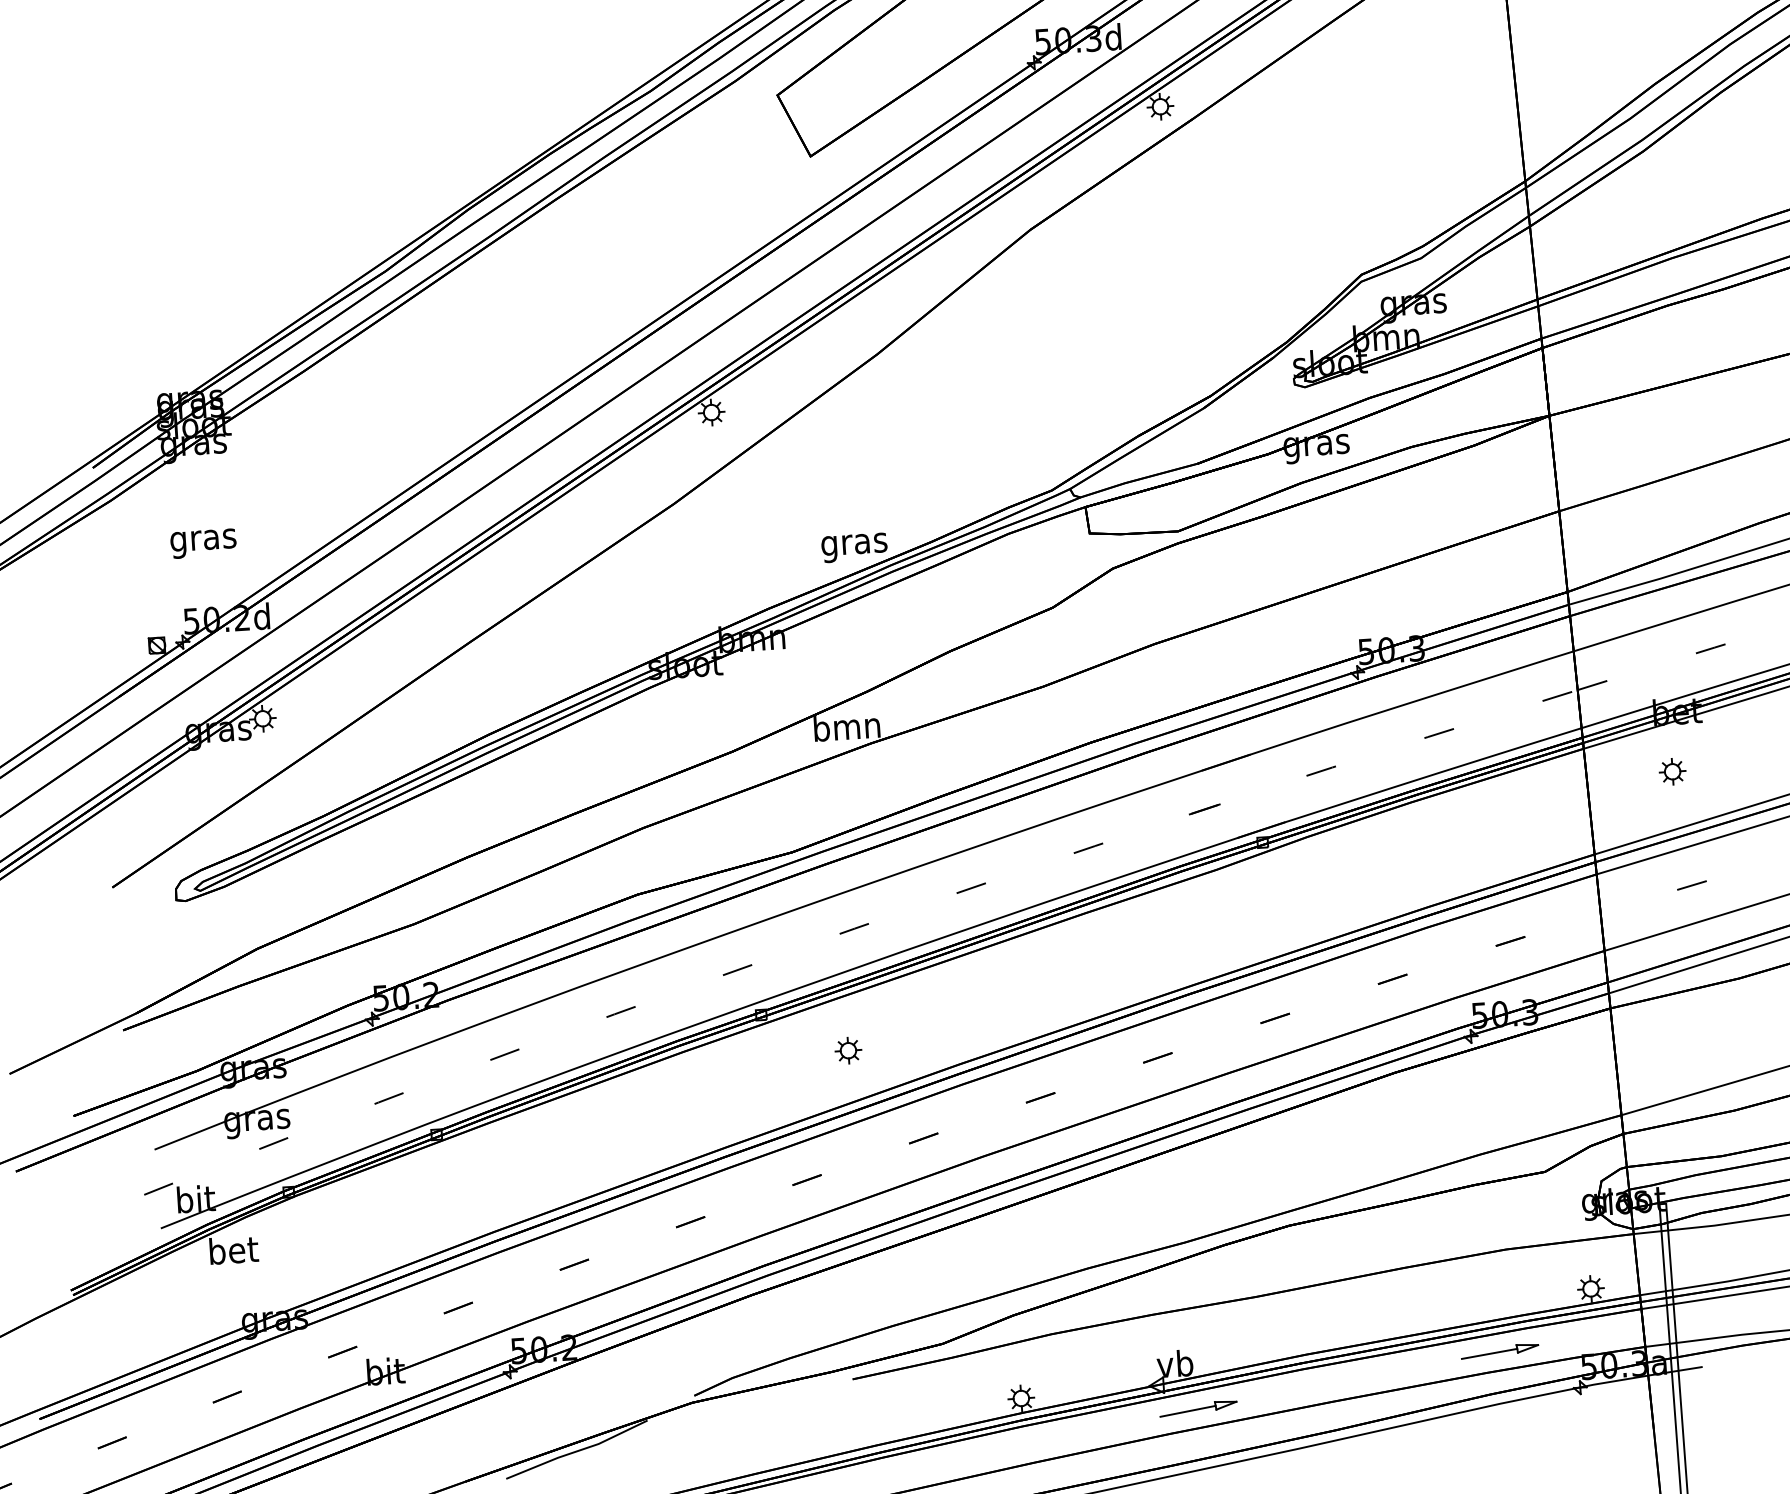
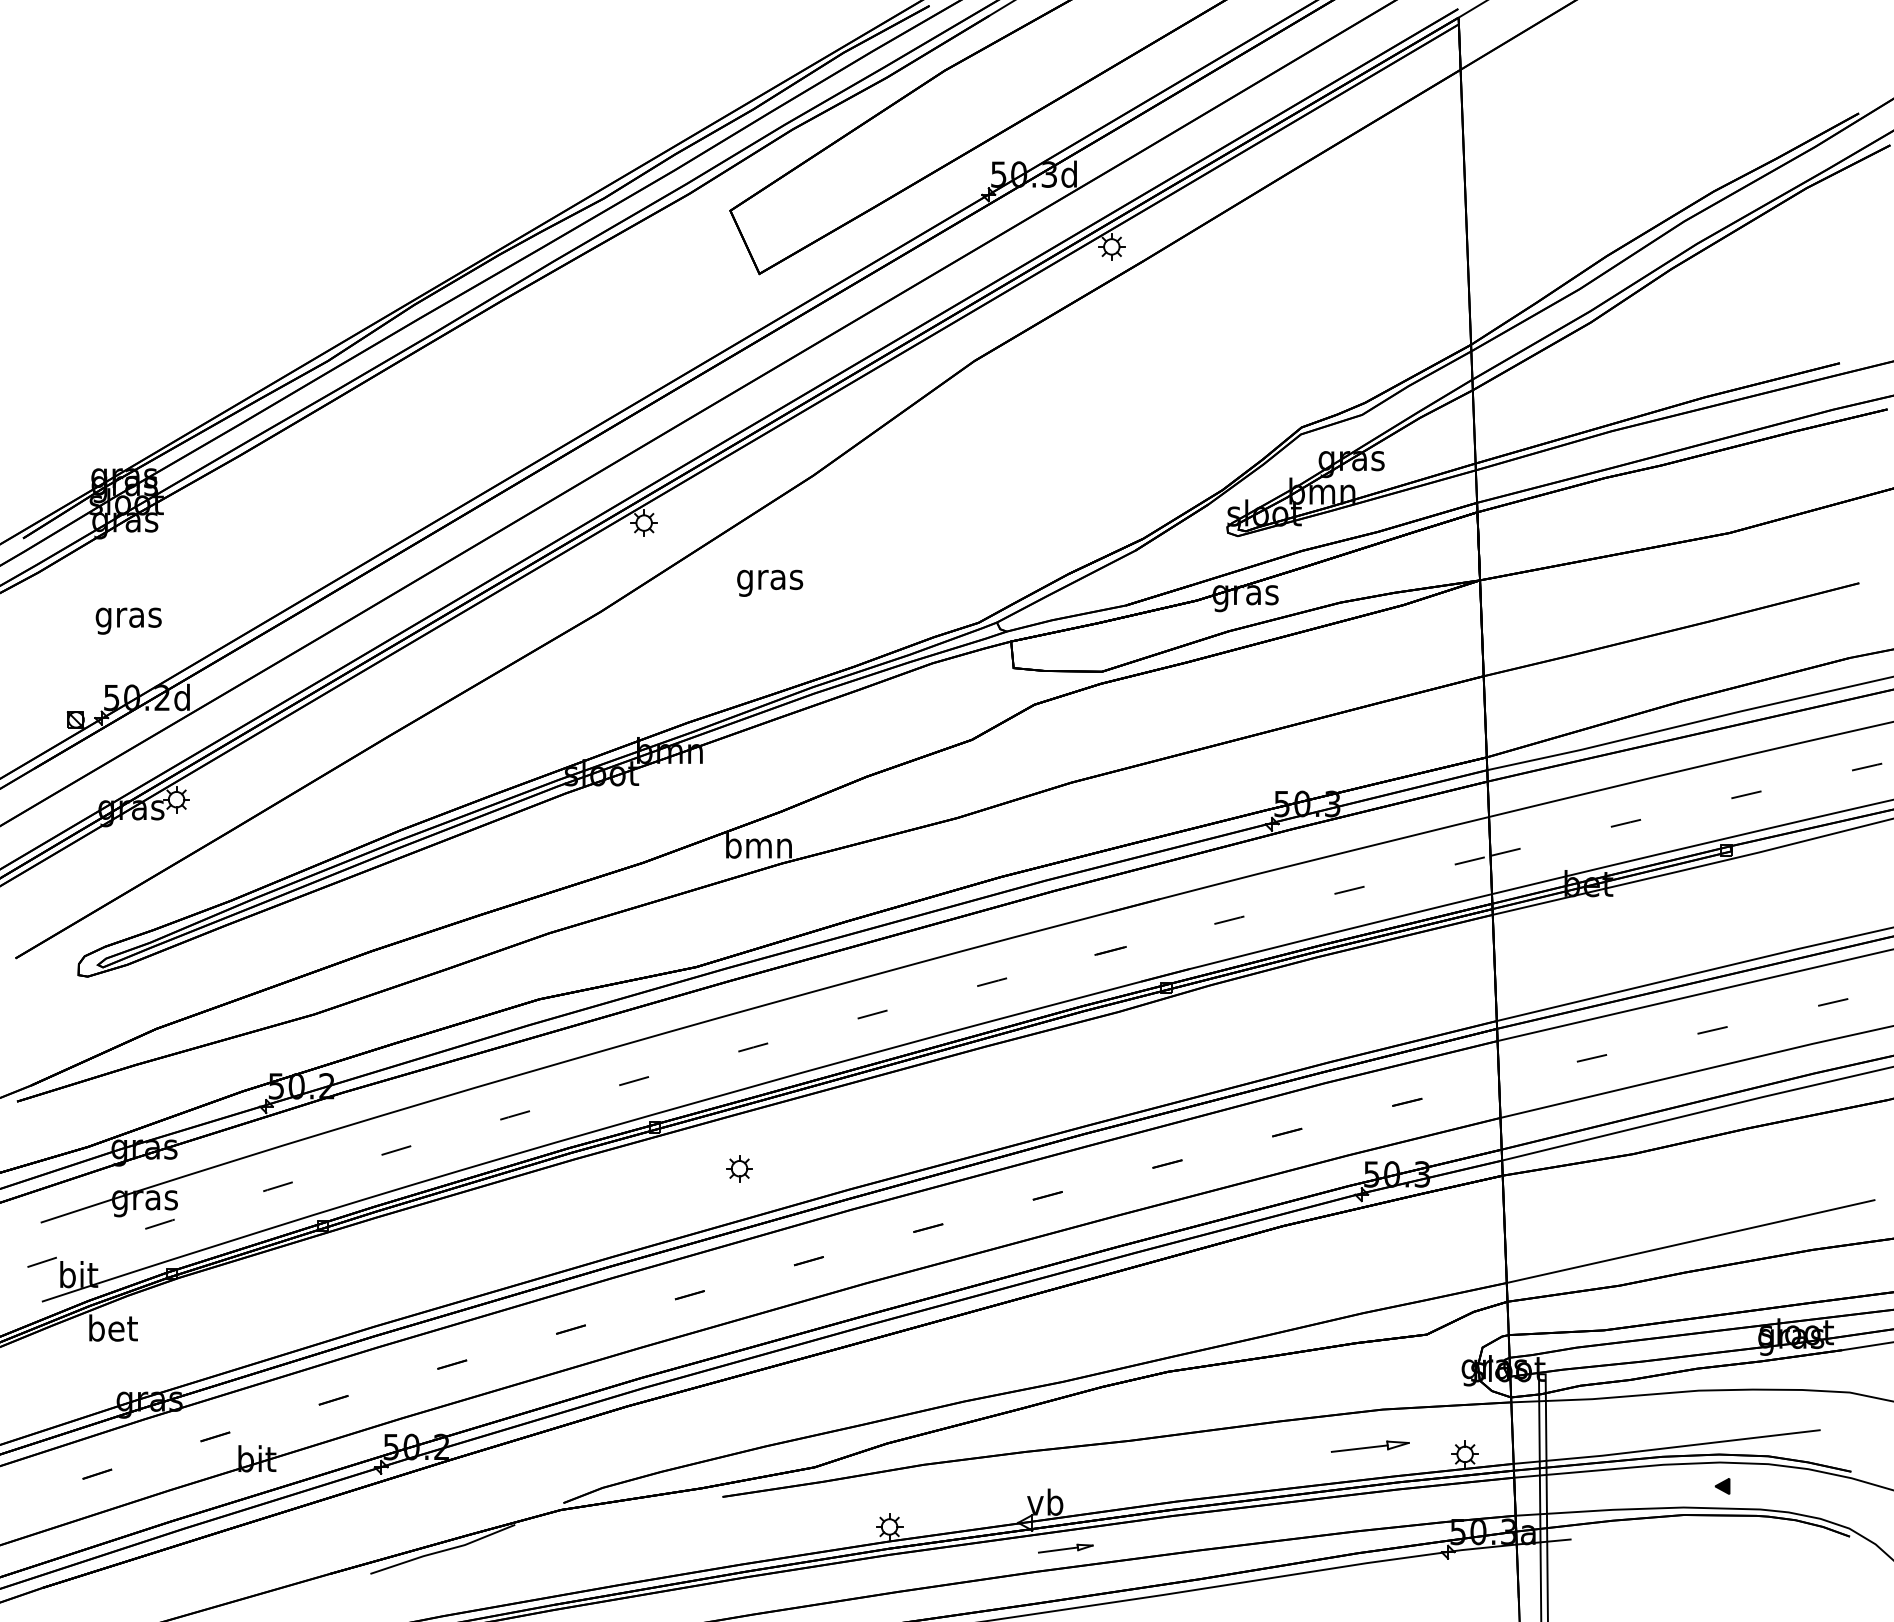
text: (854, 547) -> (770, 582), moved
part: (1672, 771) -> (1579, 943), removed
part: (1499, 1351) -> (1369, 1446), moved
part: (1198, 1408) -> (1065, 1548), size x0.7

